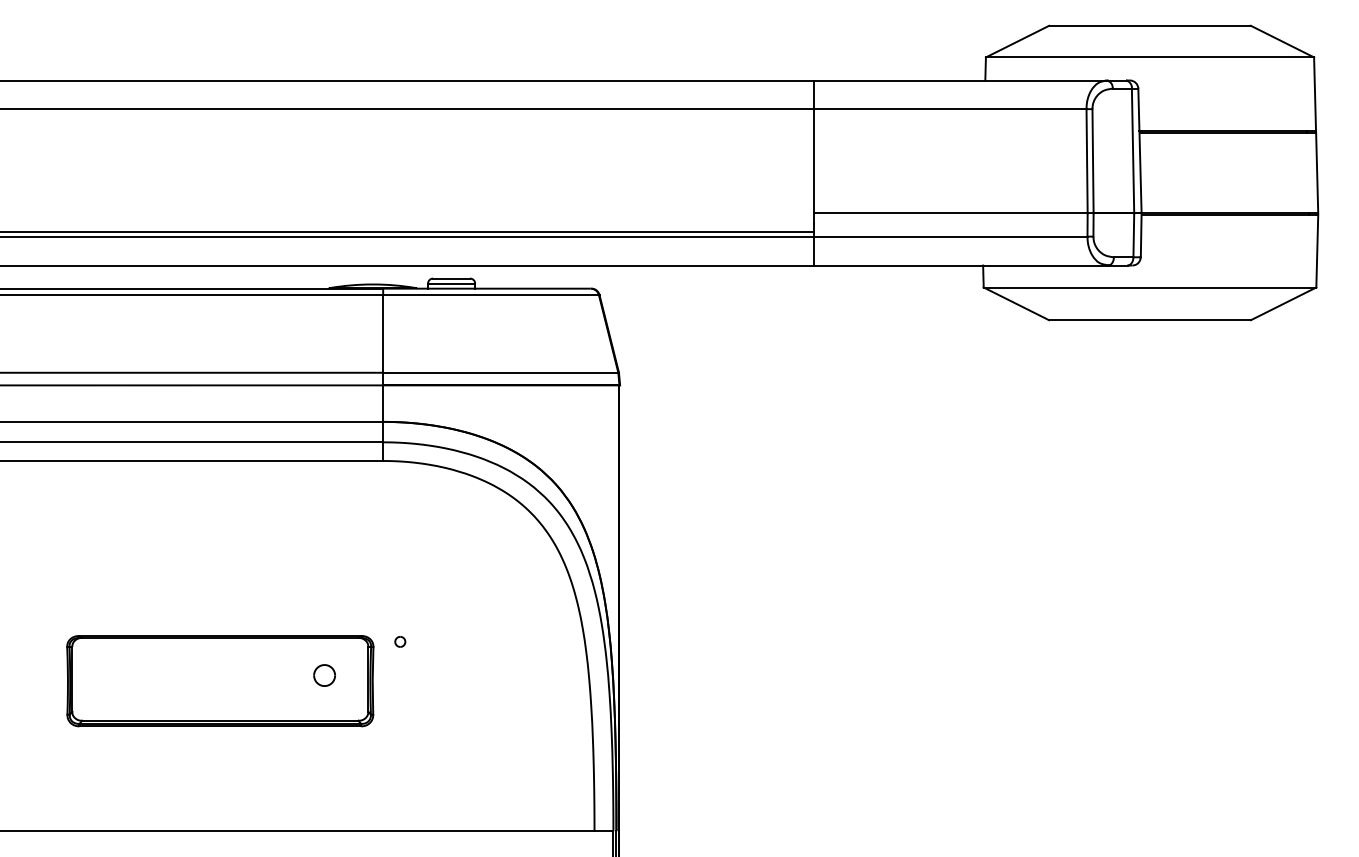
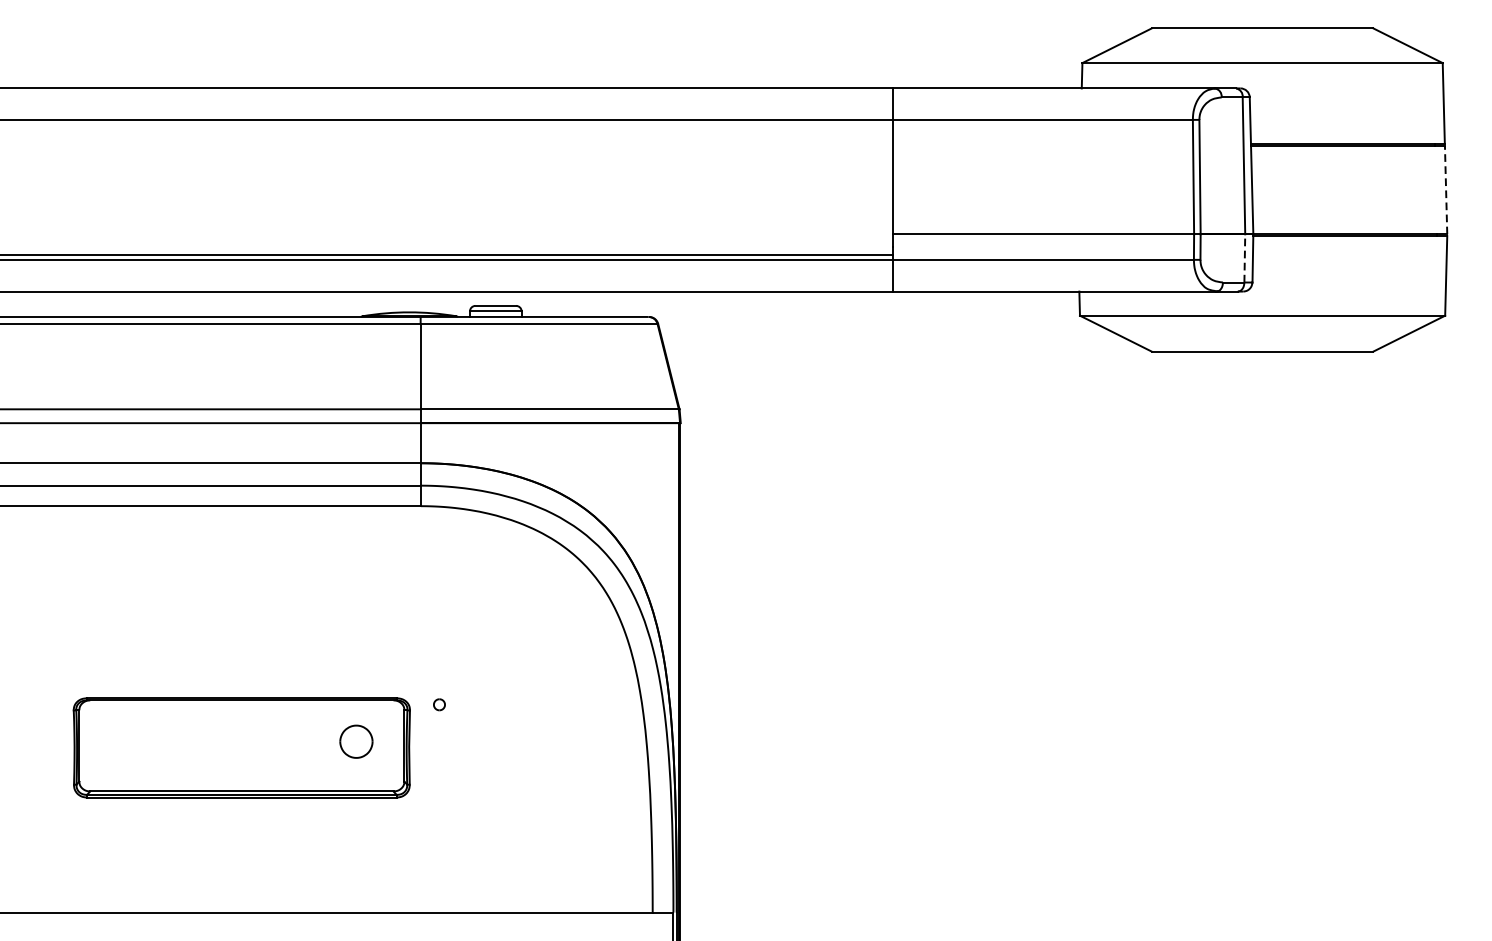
line: (1317, 172) -> (1446, 189), solid -> dashed
line: (1133, 235) -> (1244, 258), solid -> dashed
part: (324, 675) -> (356, 741), size x1.4

